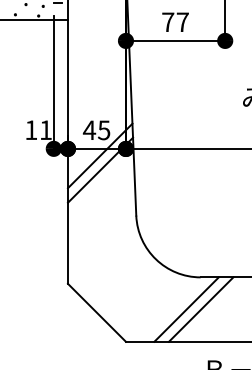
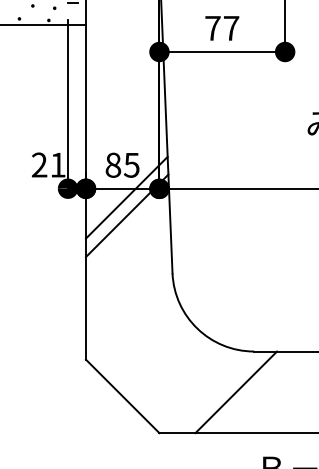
text: (31, 129) -> (39, 164), 11 -> 21
text: (89, 130) -> (113, 165), 45 -> 85
line: (200, 309) -> (253, 392), removed

